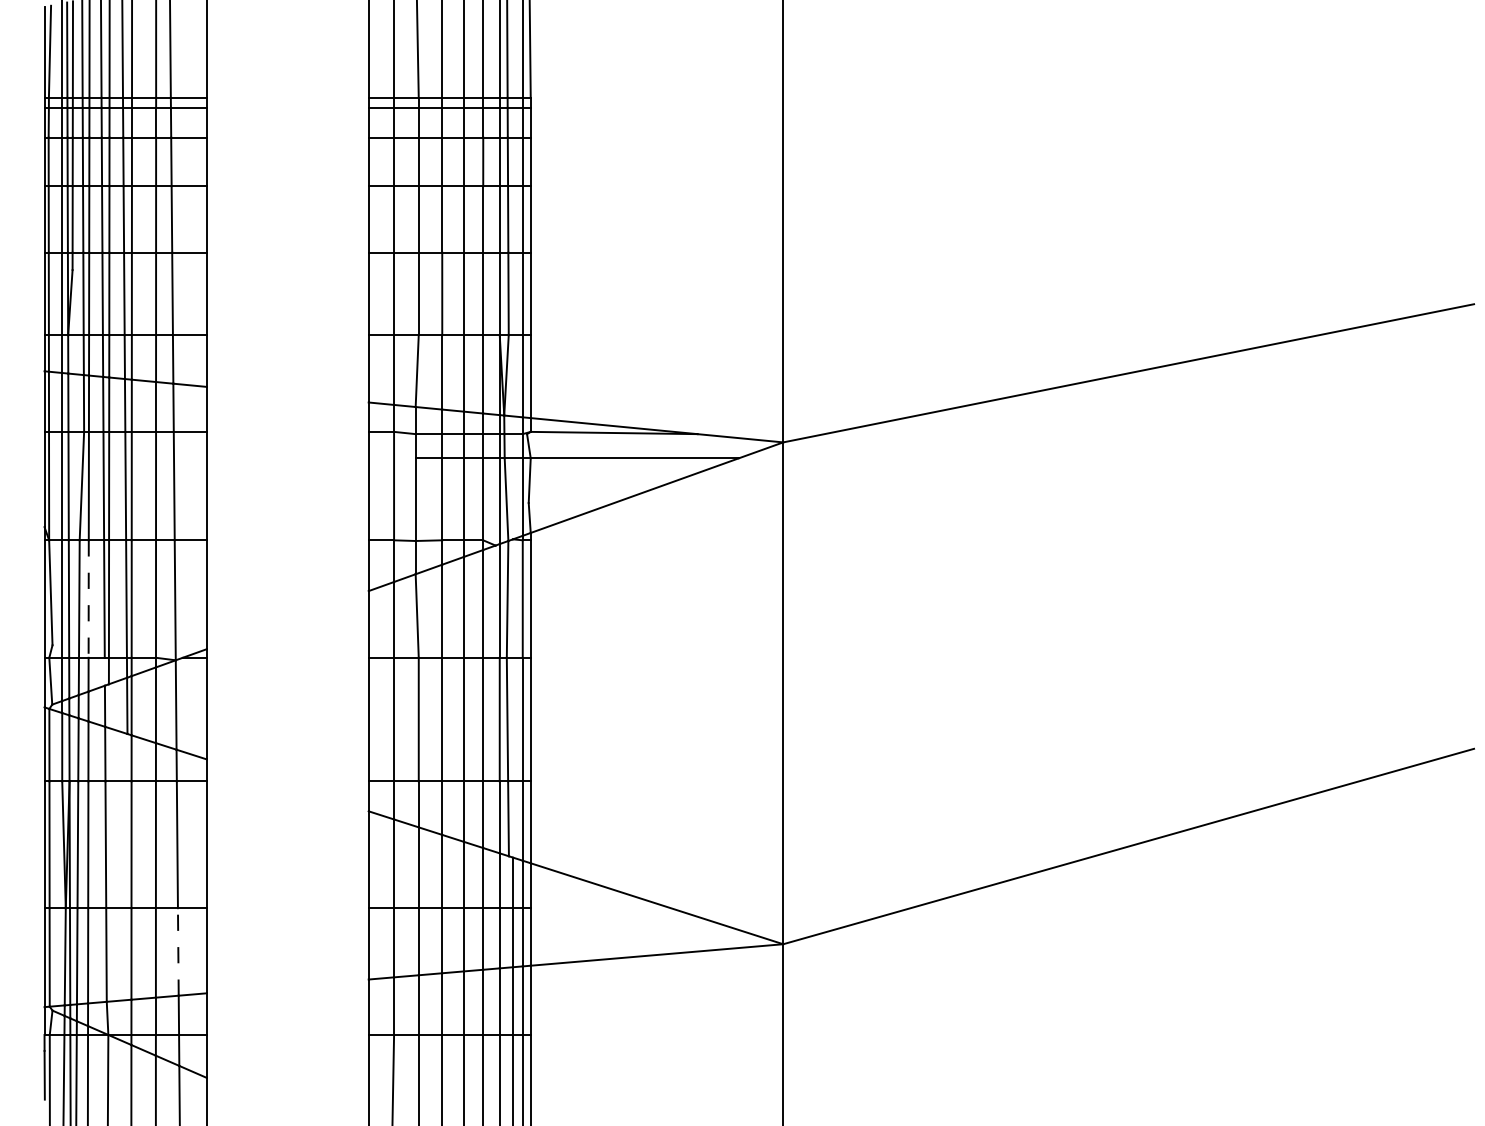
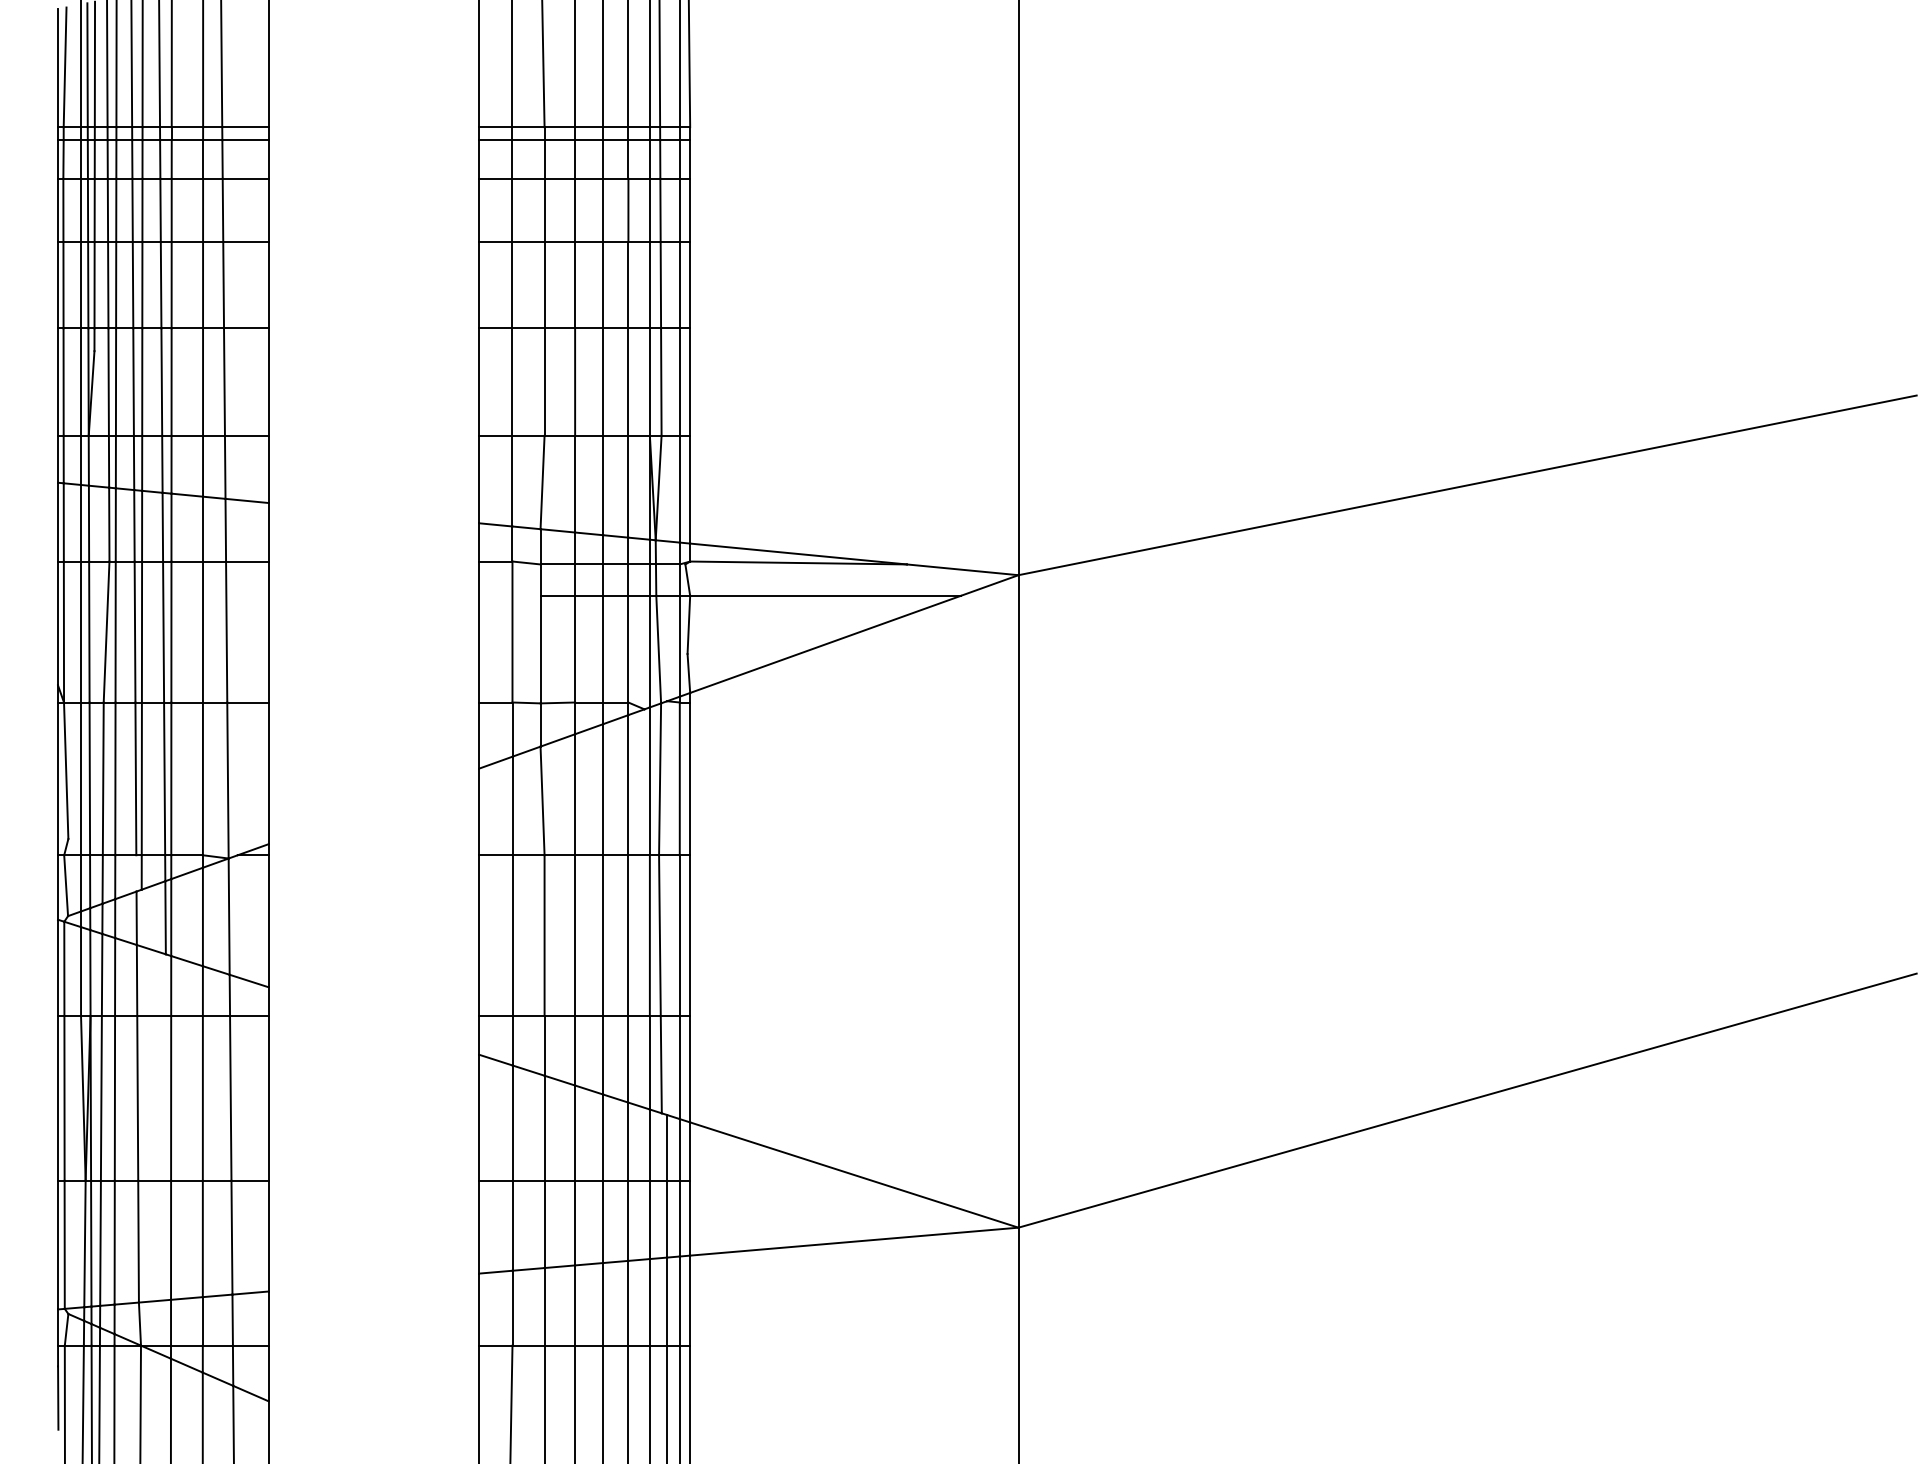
line: (88, 599) -> (115, 779), dashed -> solid
line: (178, 951) -> (232, 1237), dashed -> solid

